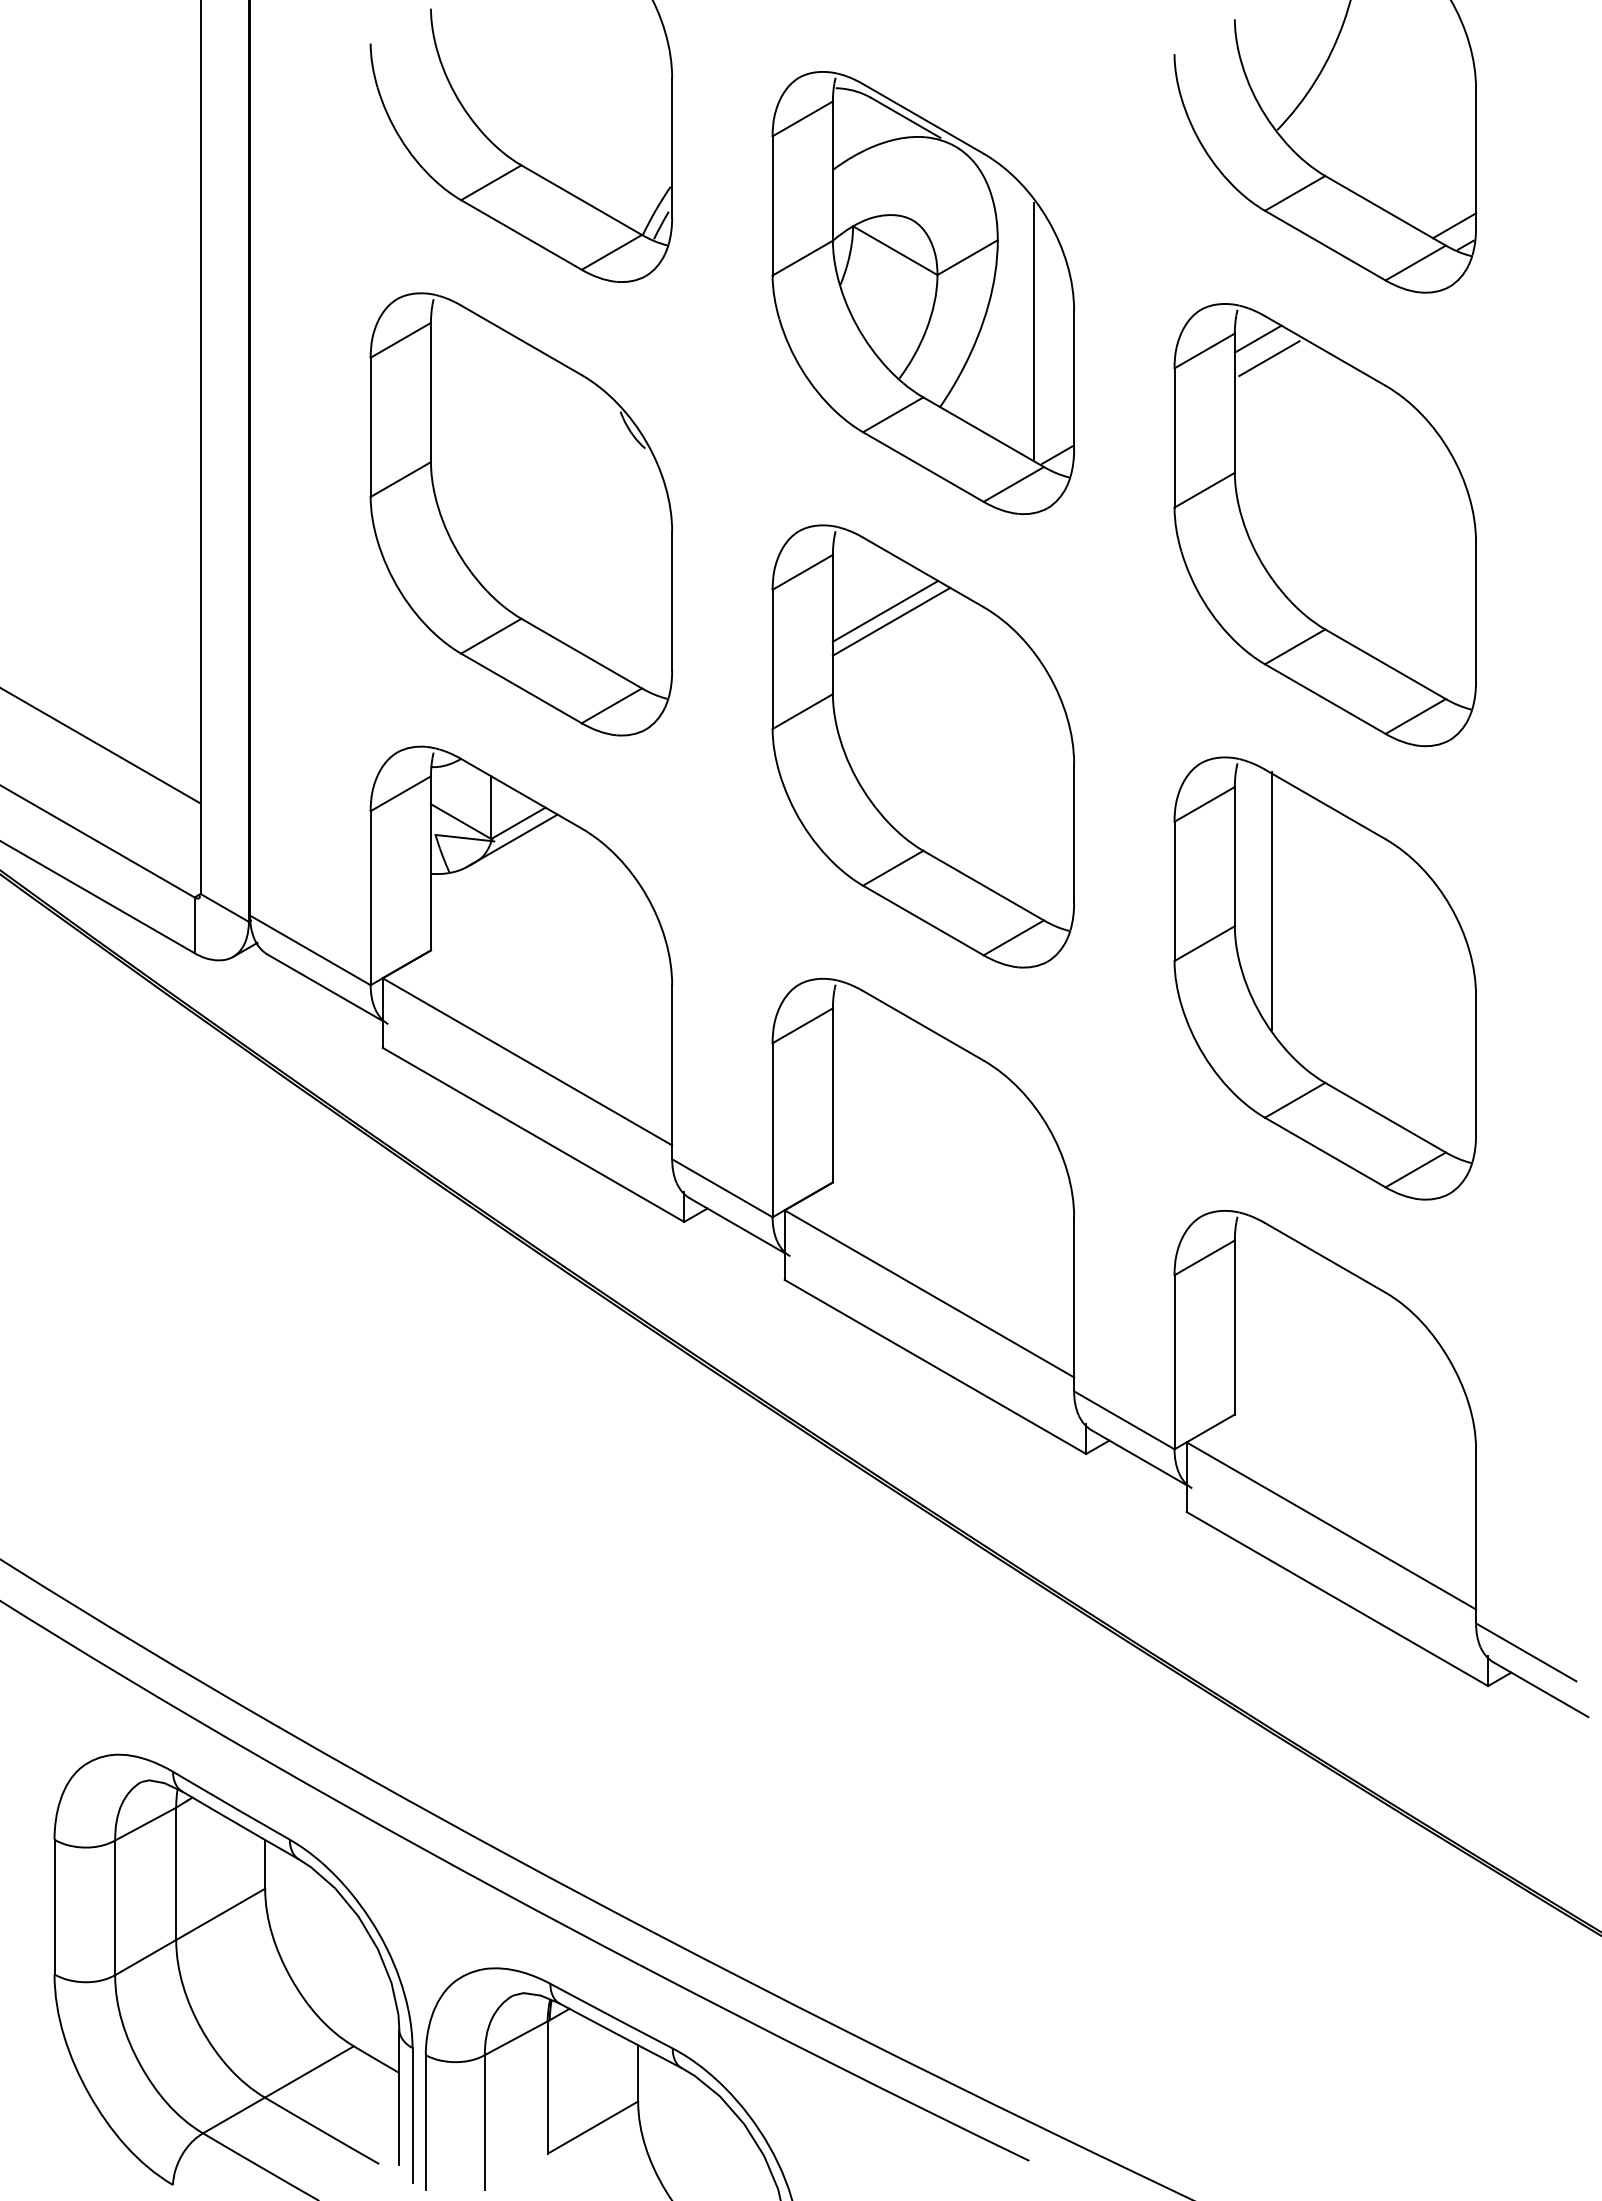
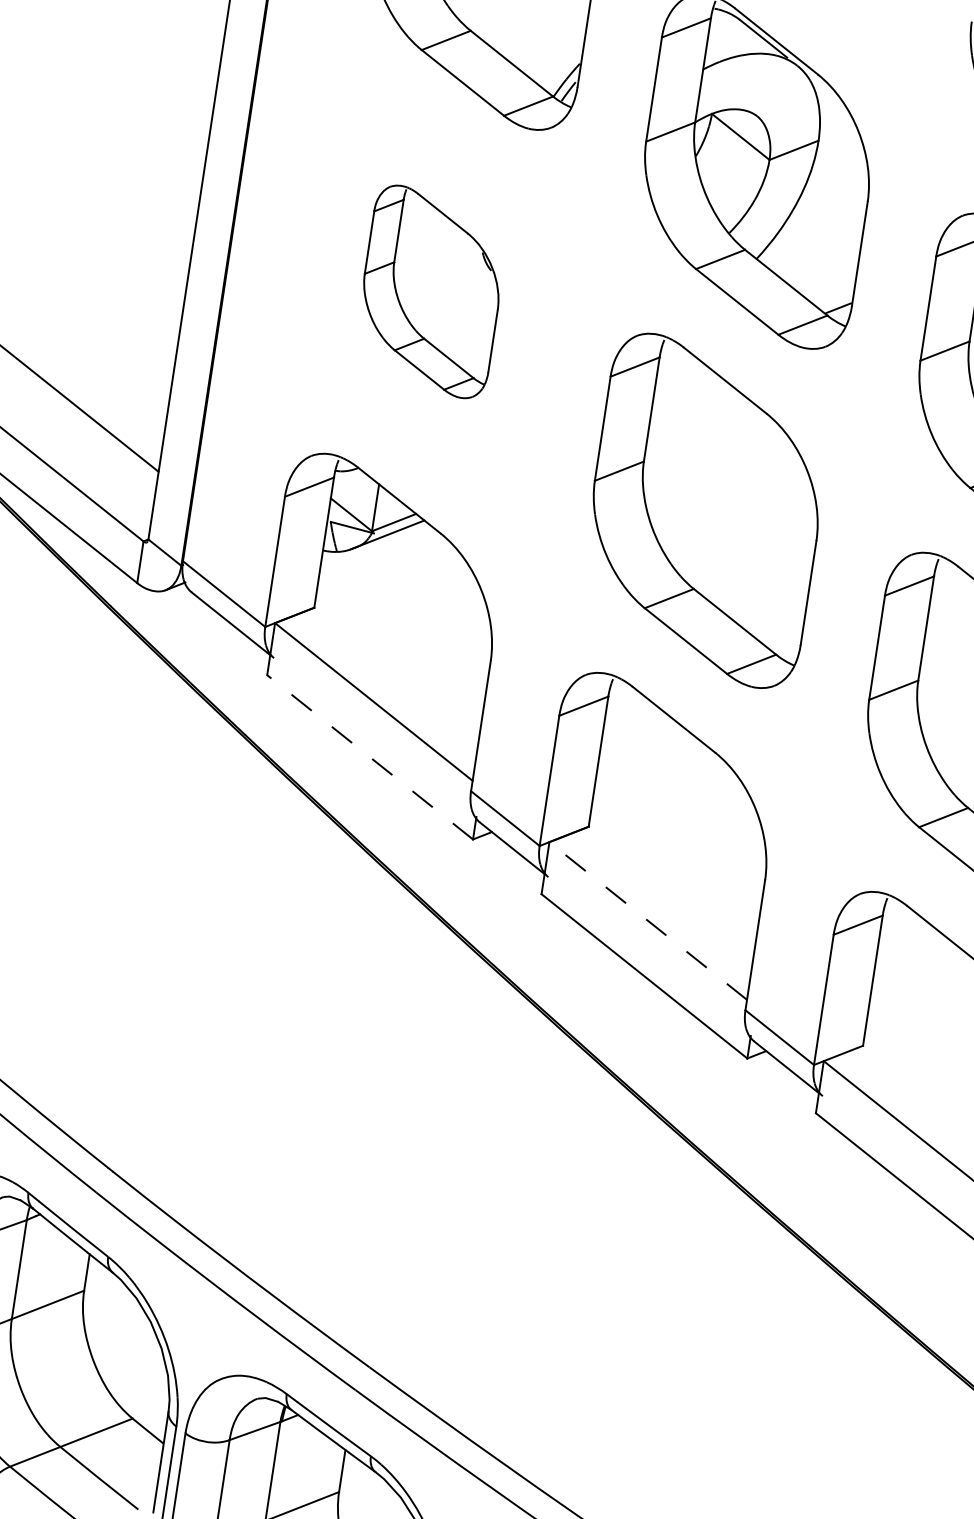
line: (1033, 331) -> (834, 213), removed
part: (521, 514) -> (431, 291), size x0.6
line: (885, 610) -> (692, 404), removed
line: (891, 621) -> (695, 413), removed
line: (1272, 901) -> (949, 666), removed
line: (533, 1134) -> (370, 757), solid -> dashed
line: (928, 1293) -> (647, 920), solid -> dashed

